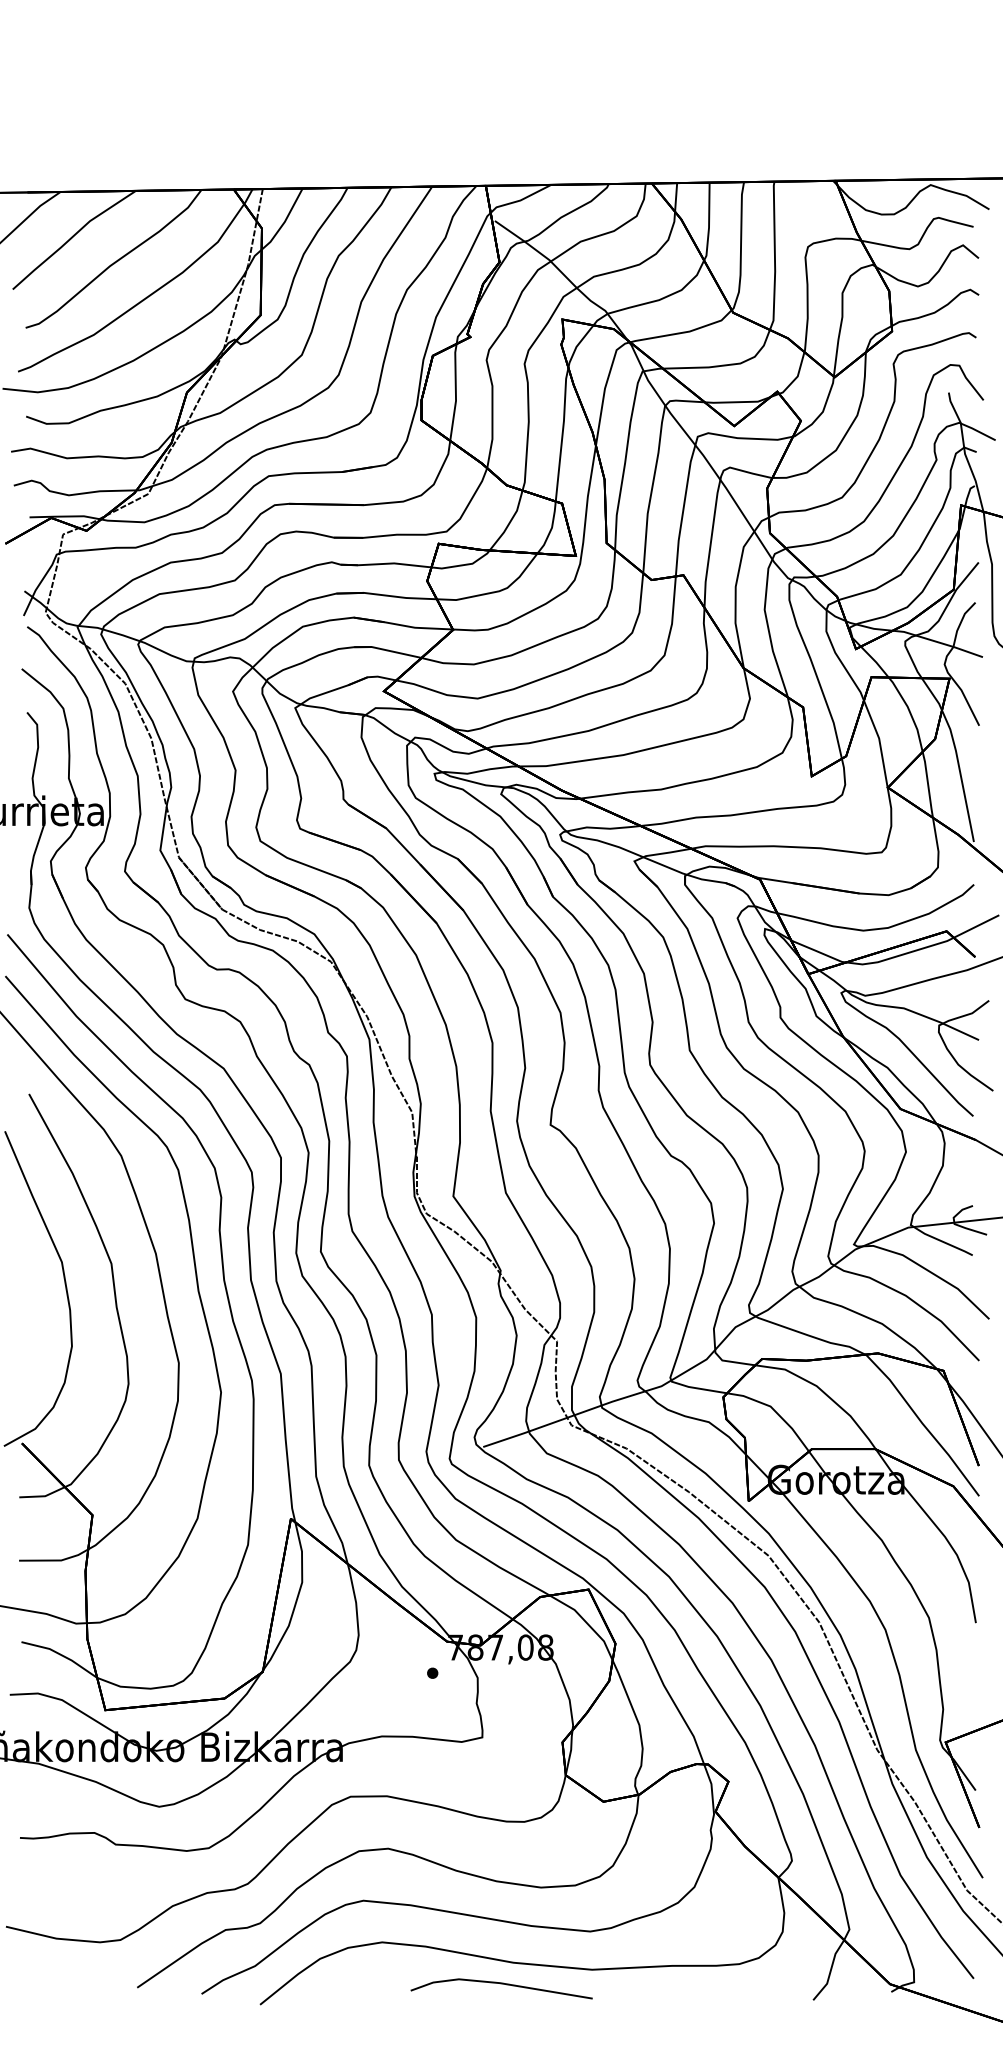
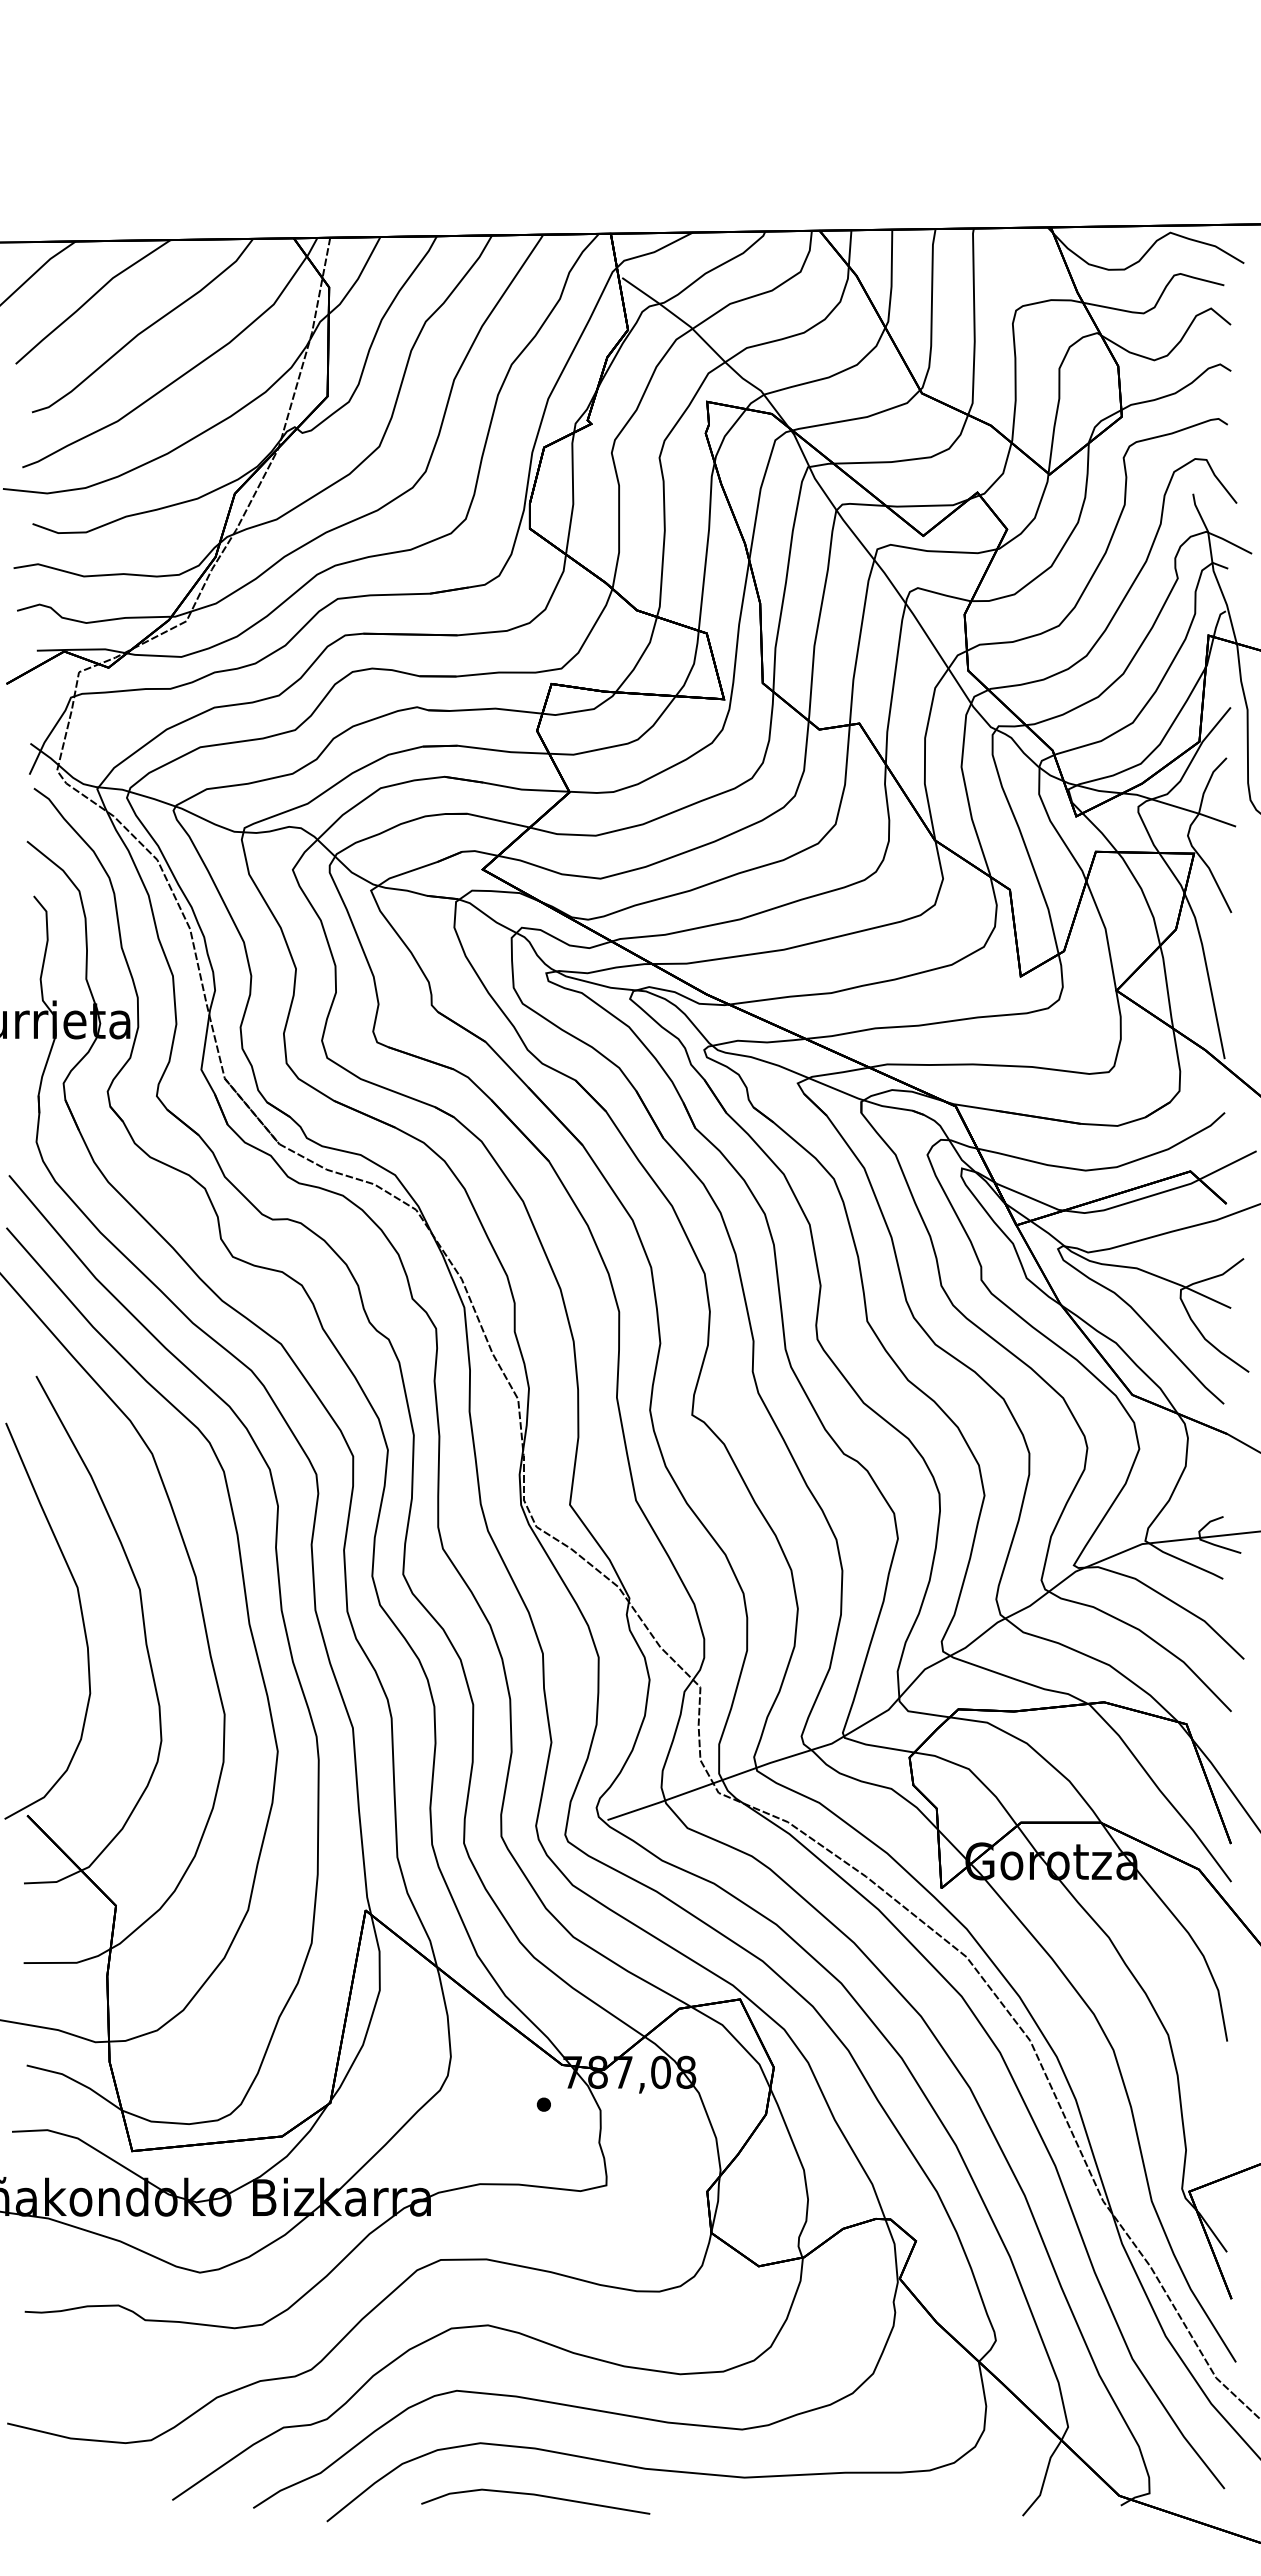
line: (503, 1984) -> (538, 2496), moved

